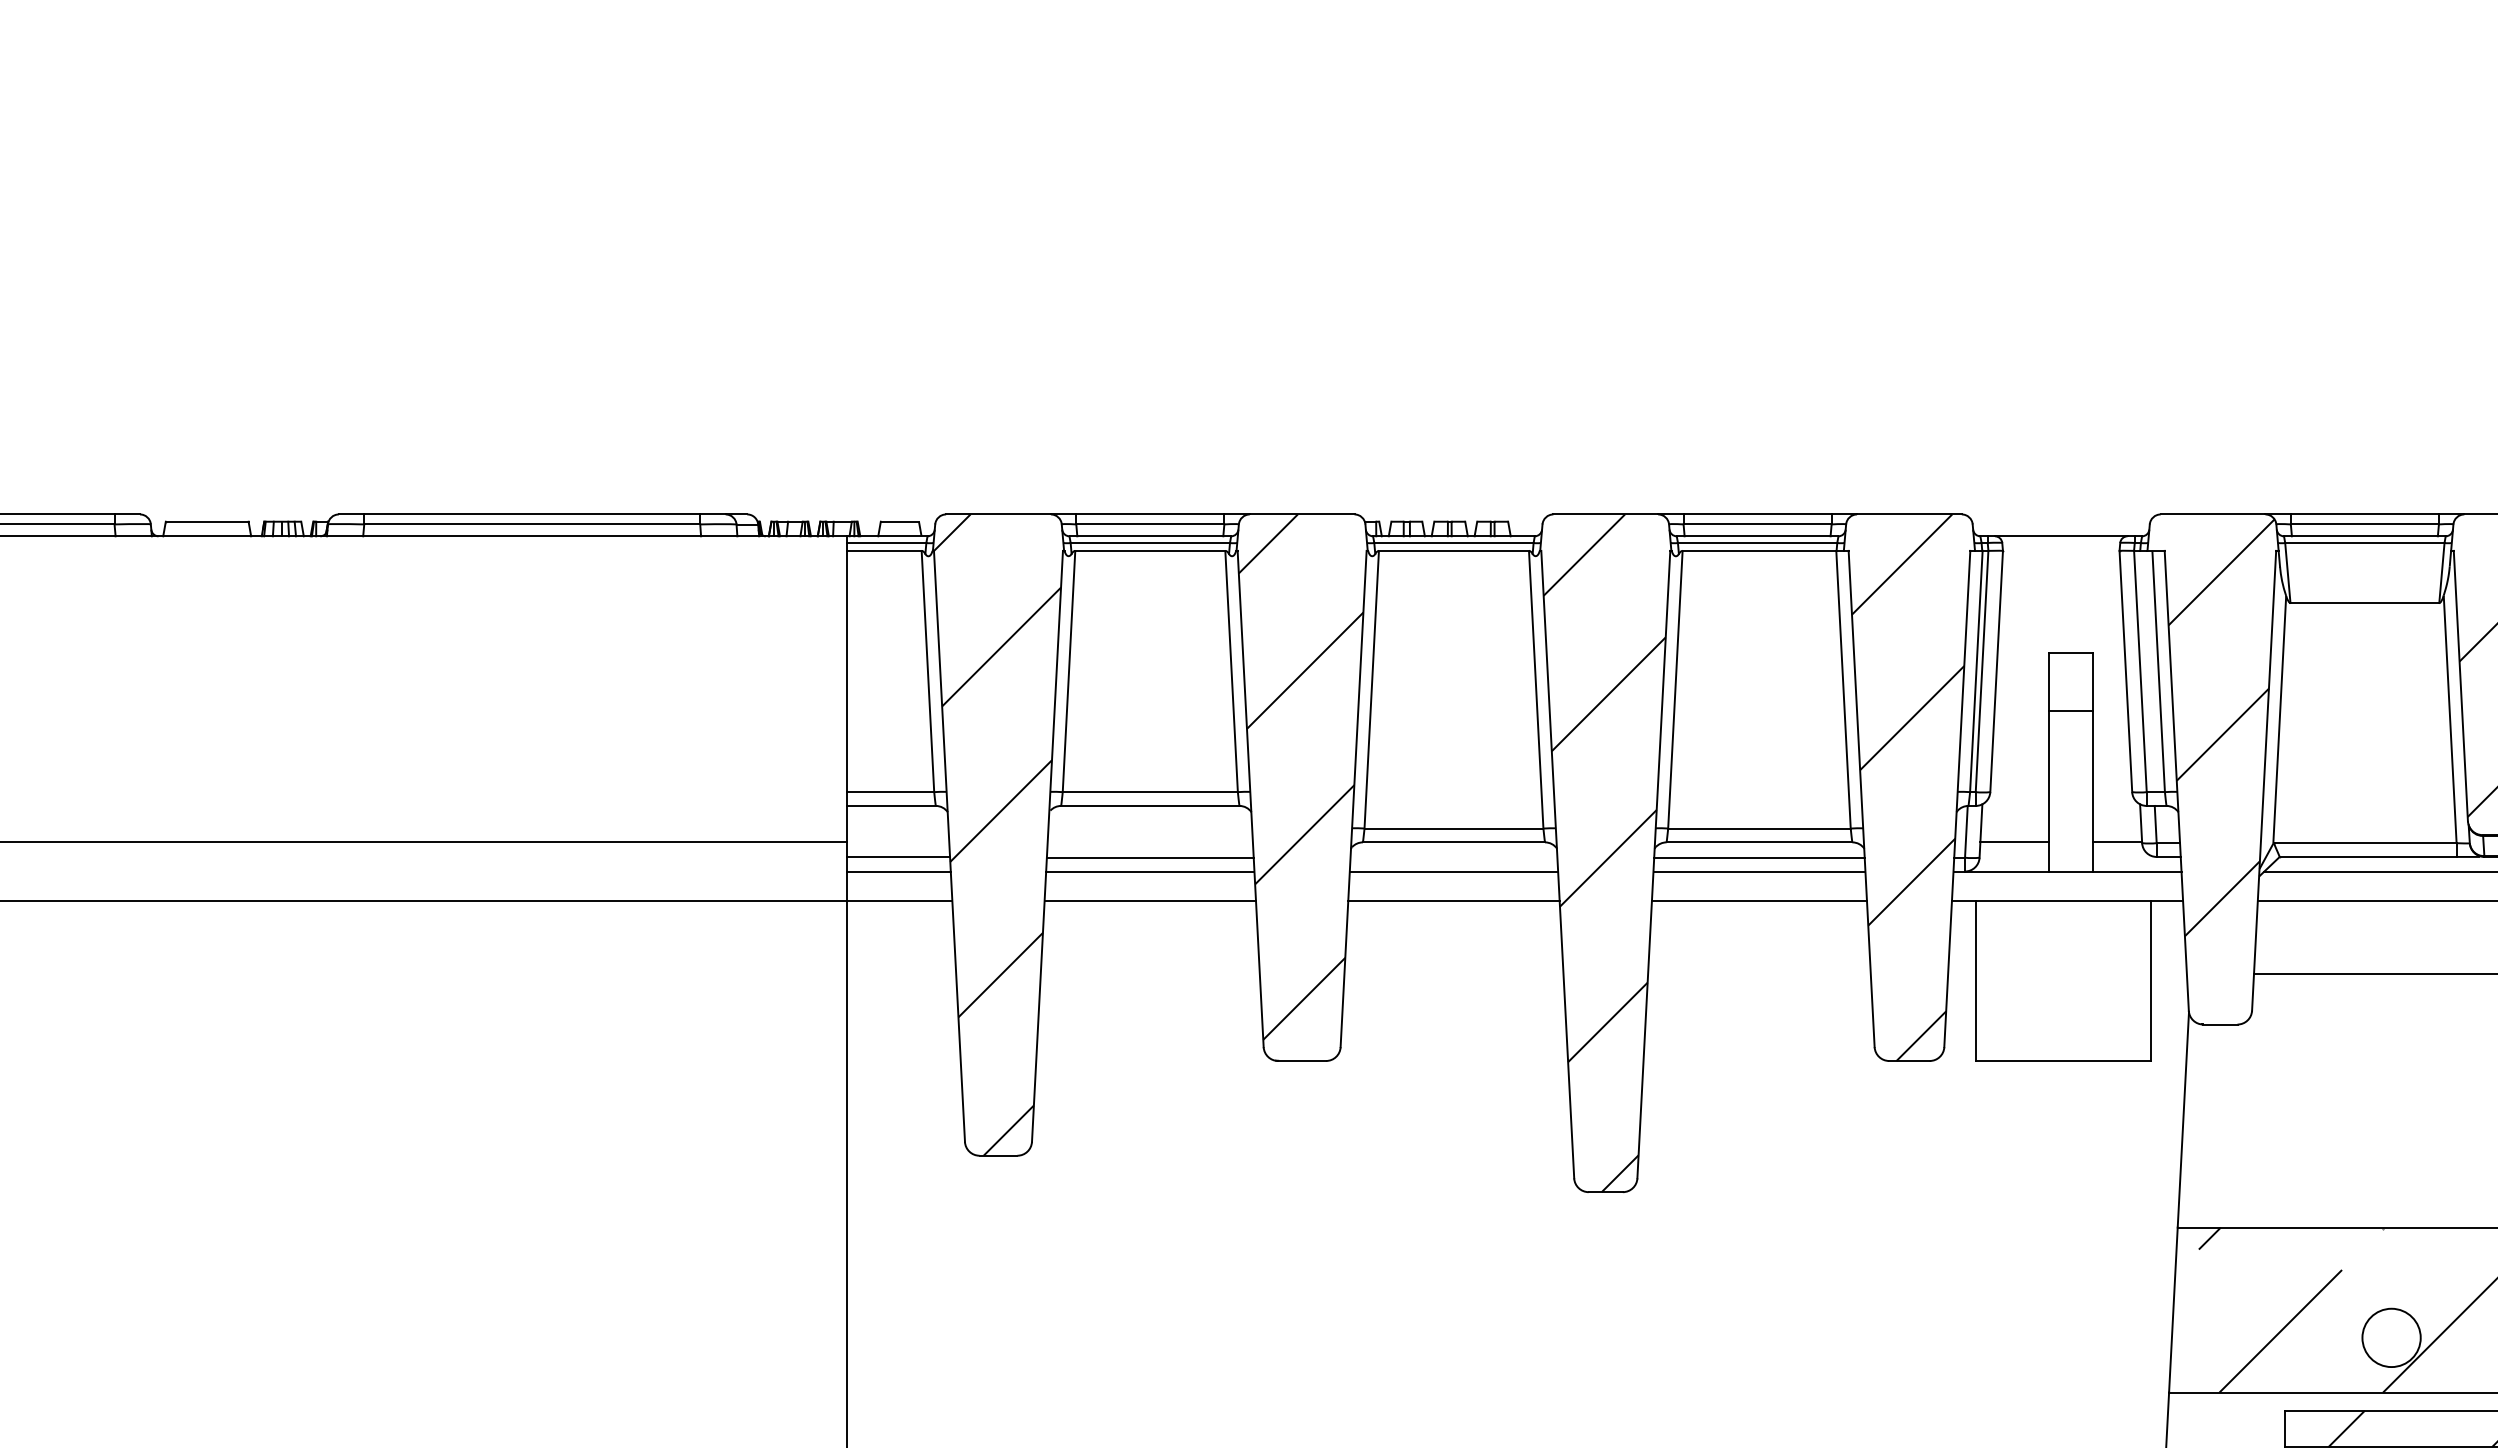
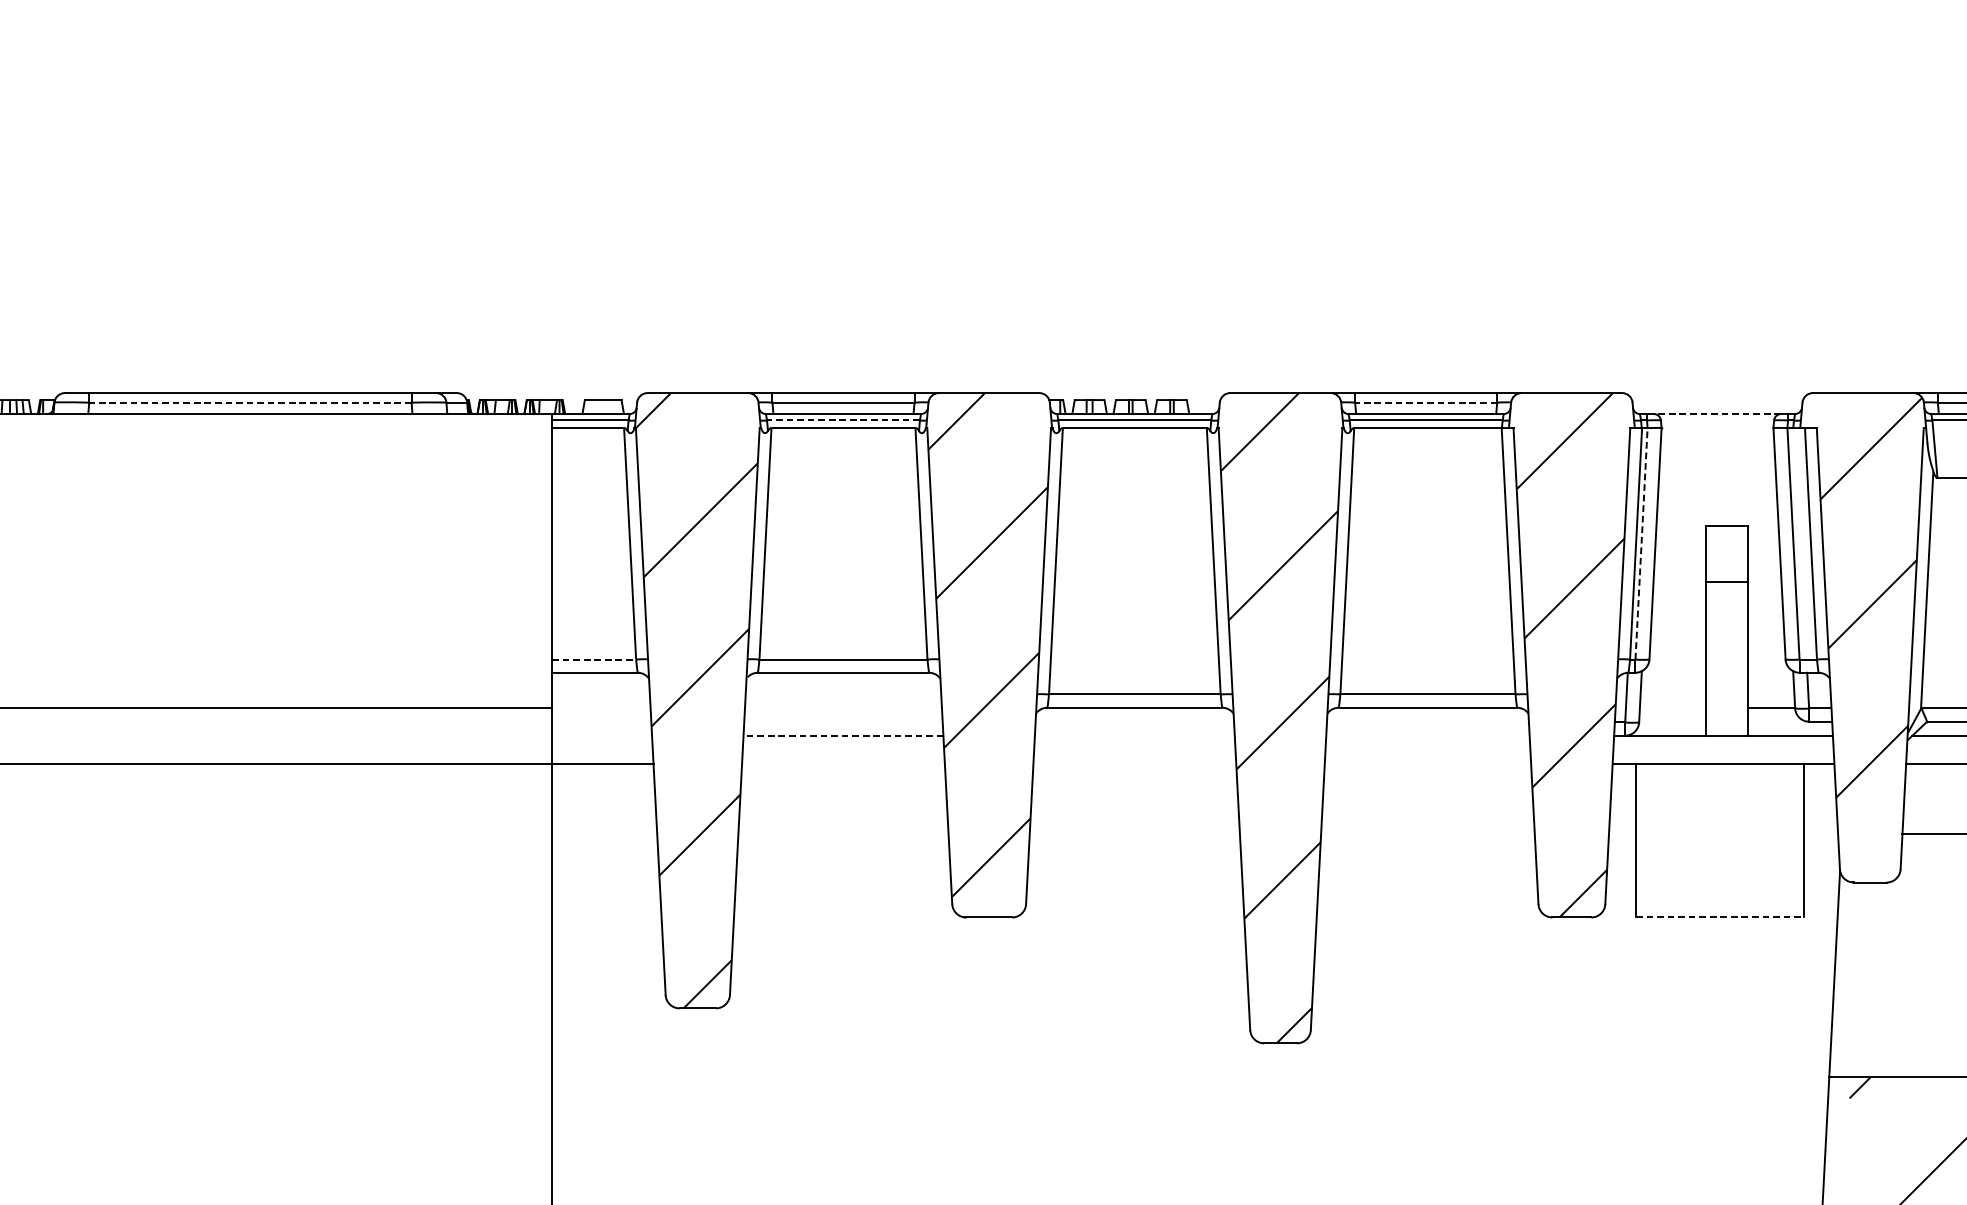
line: (532, 524) -> (250, 402), solid -> dashed
line: (1757, 524) -> (1426, 402), solid -> dashed
line: (2060, 536) -> (1716, 414), solid -> dashed
line: (1150, 542) -> (843, 419), solid -> dashed
line: (1982, 671) -> (1641, 543), solid -> dashed
line: (890, 792) -> (594, 659), solid -> dashed
line: (2014, 842) -> (1672, 707), removed
line: (898, 857) -> (601, 722), removed
line: (1149, 857) -> (842, 722), removed
line: (1759, 857) -> (1427, 722), removed
line: (898, 871) -> (601, 735), removed
line: (1149, 871) -> (842, 735), solid -> dashed
line: (1453, 871) -> (1134, 735), removed
line: (1759, 871) -> (1427, 735), removed
line: (1150, 900) -> (843, 763), removed
line: (1453, 900) -> (1134, 763), removed
line: (1758, 900) -> (1427, 763), removed
line: (2064, 1061) -> (1720, 917), solid -> dashed

